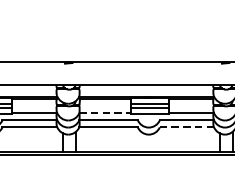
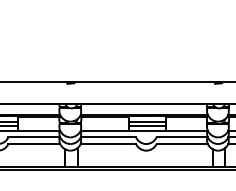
line: (105, 113) -> (105, 130), dashed -> solid
line: (187, 127) -> (182, 143), dashed -> solid

